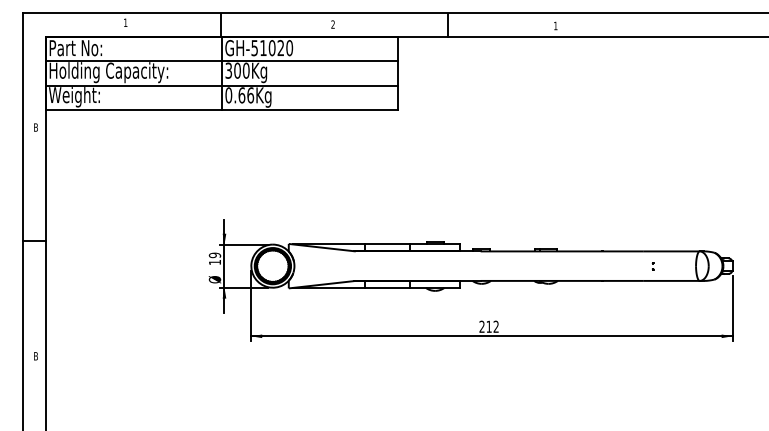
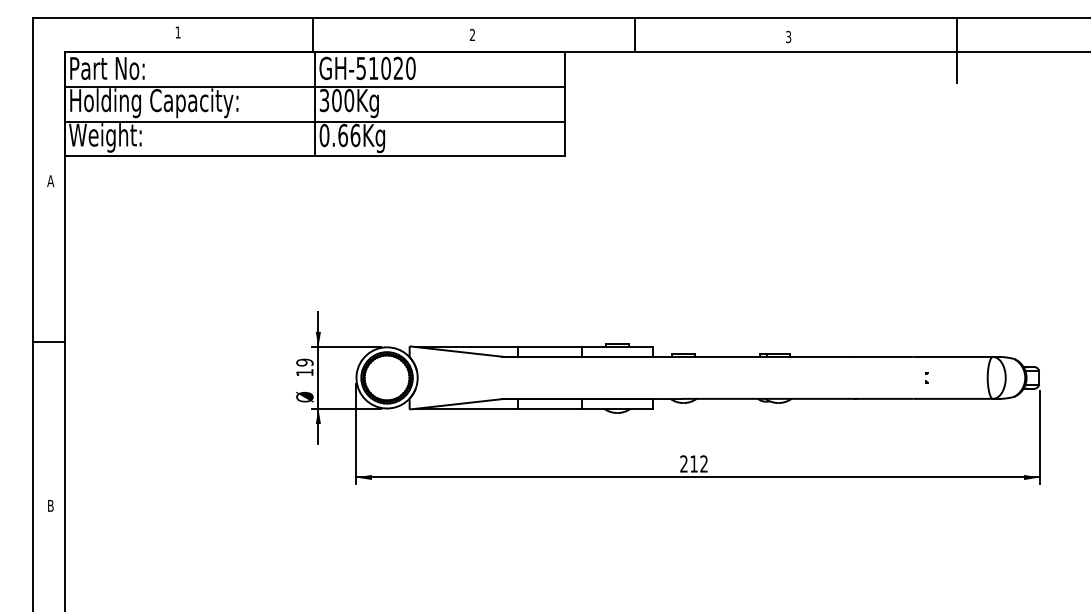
text: (555, 25) -> (788, 36), 1 -> 3
line: (674, 35) -> (957, 50), added
text: (35, 127) -> (50, 181), B -> A

